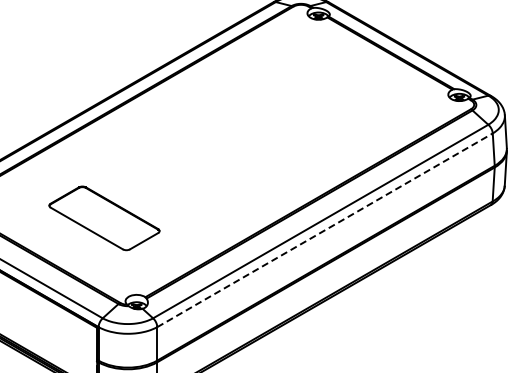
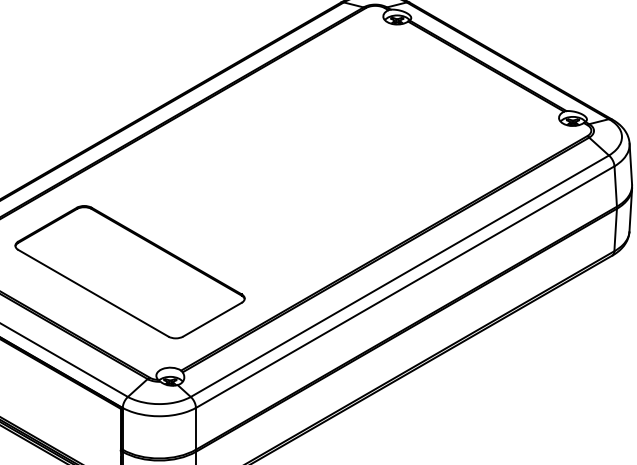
part: (104, 218) -> (130, 272), size x1.67
line: (325, 230) -> (405, 287), dashed -> solid

